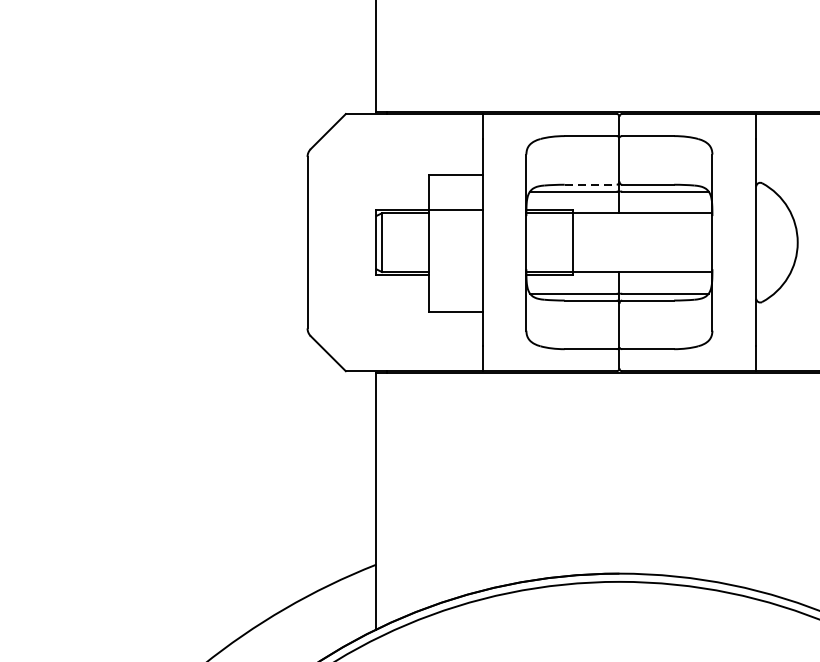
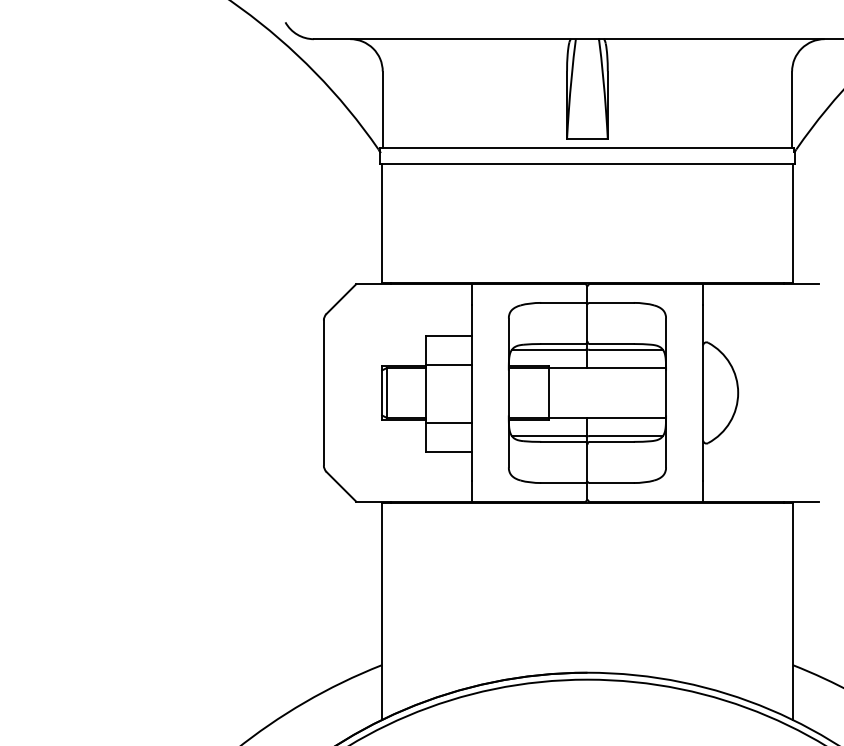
line: (591, 185) -> (563, 344), dashed -> solid
line: (455, 277) -> (448, 422), added

